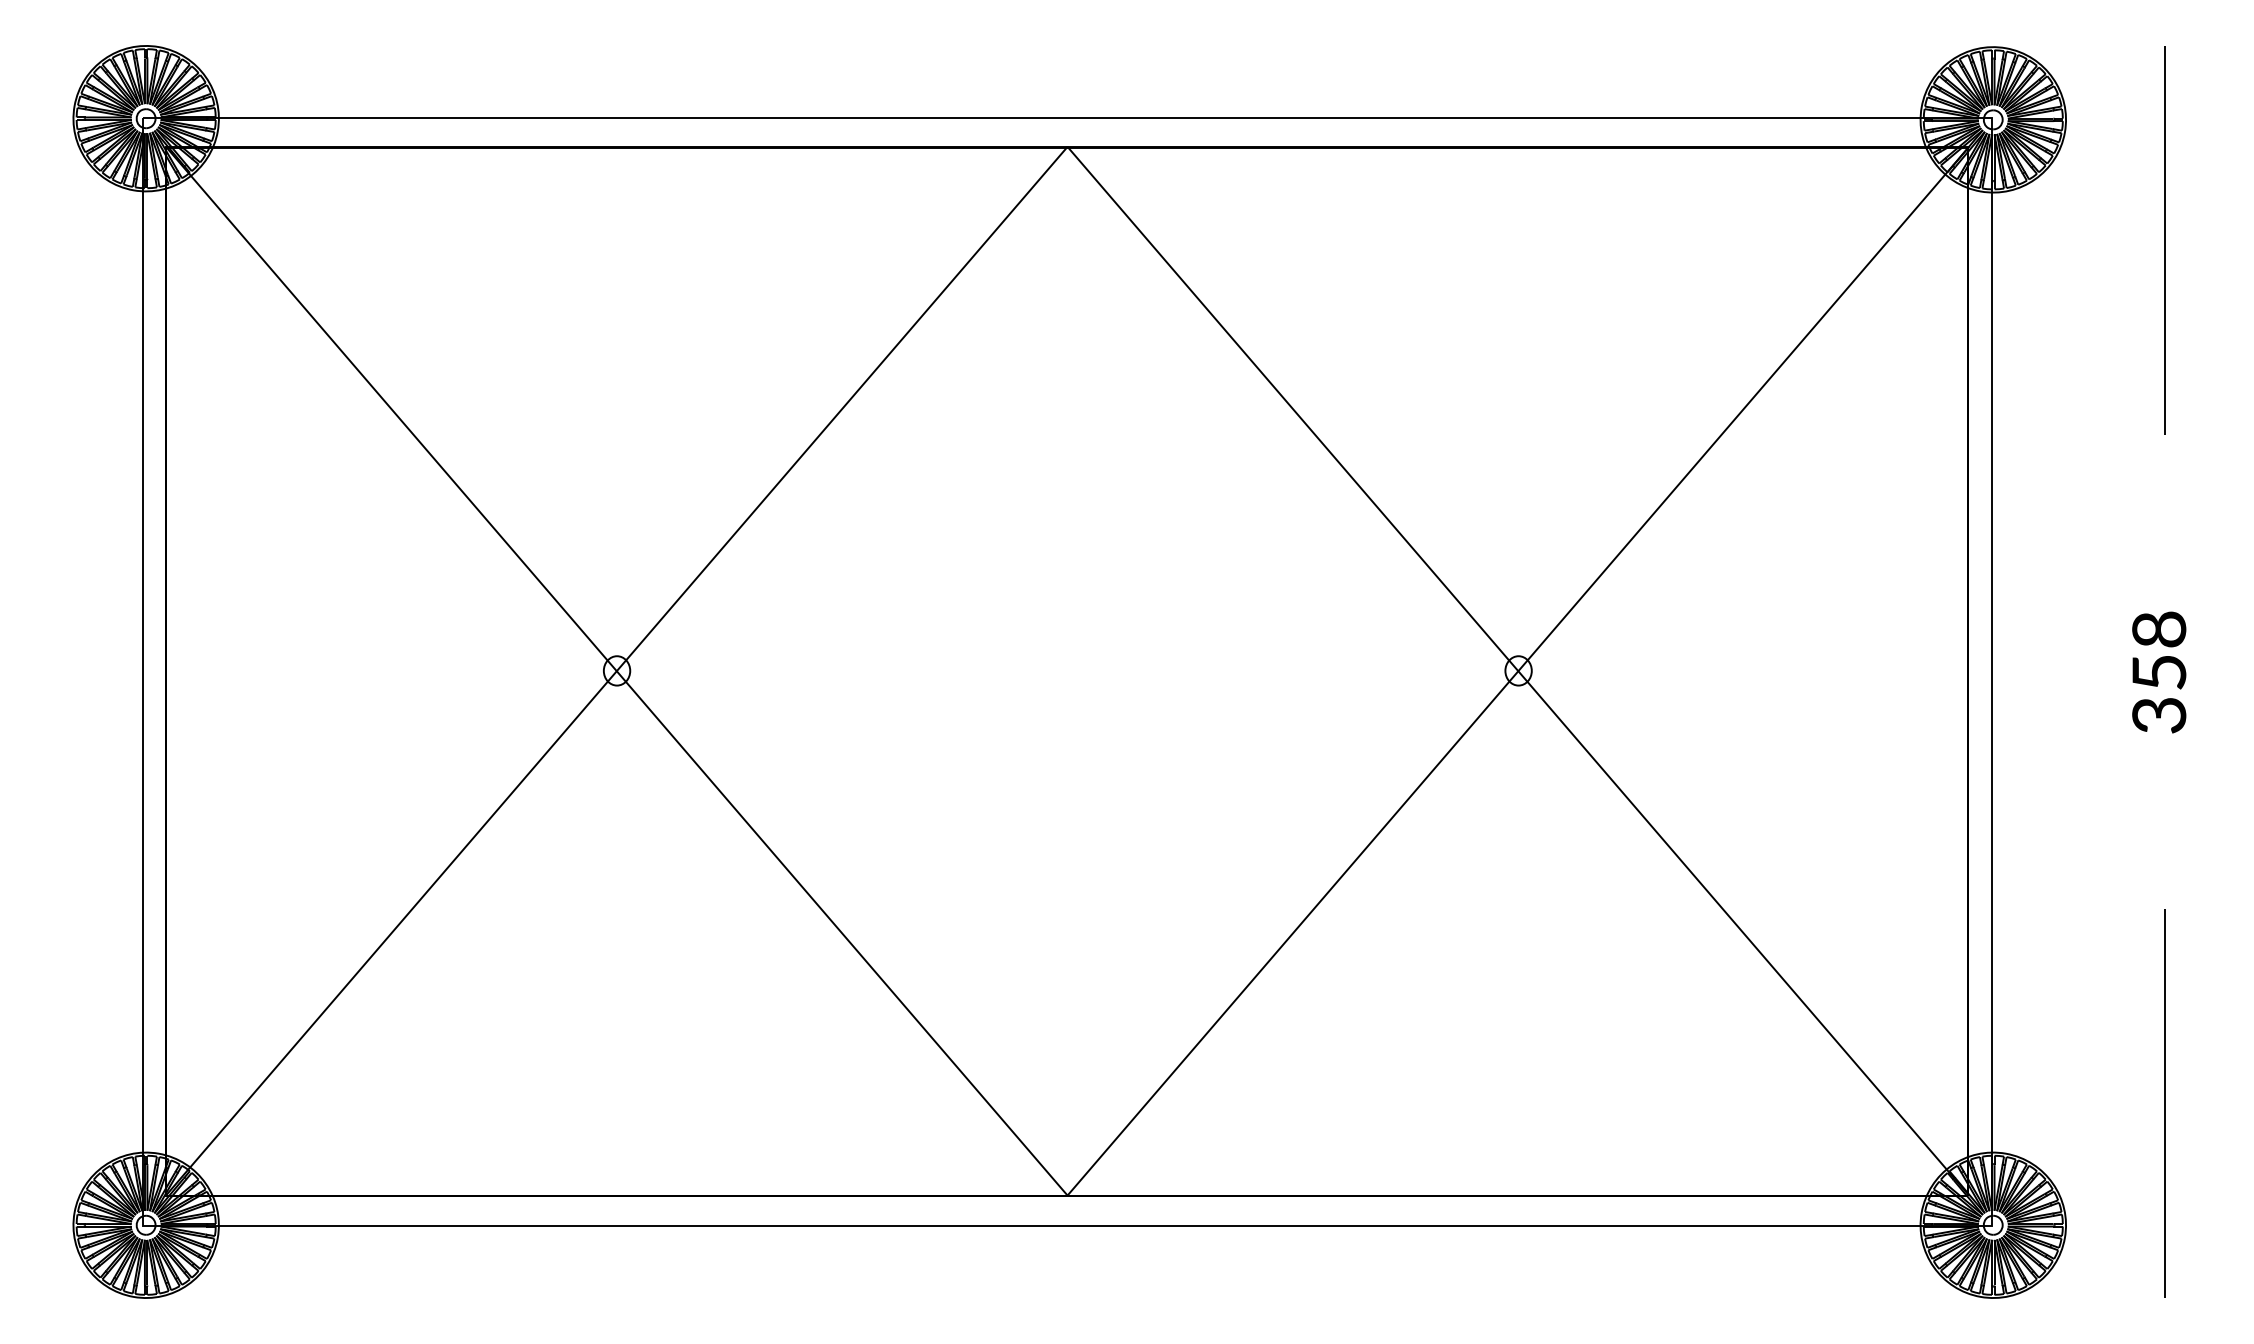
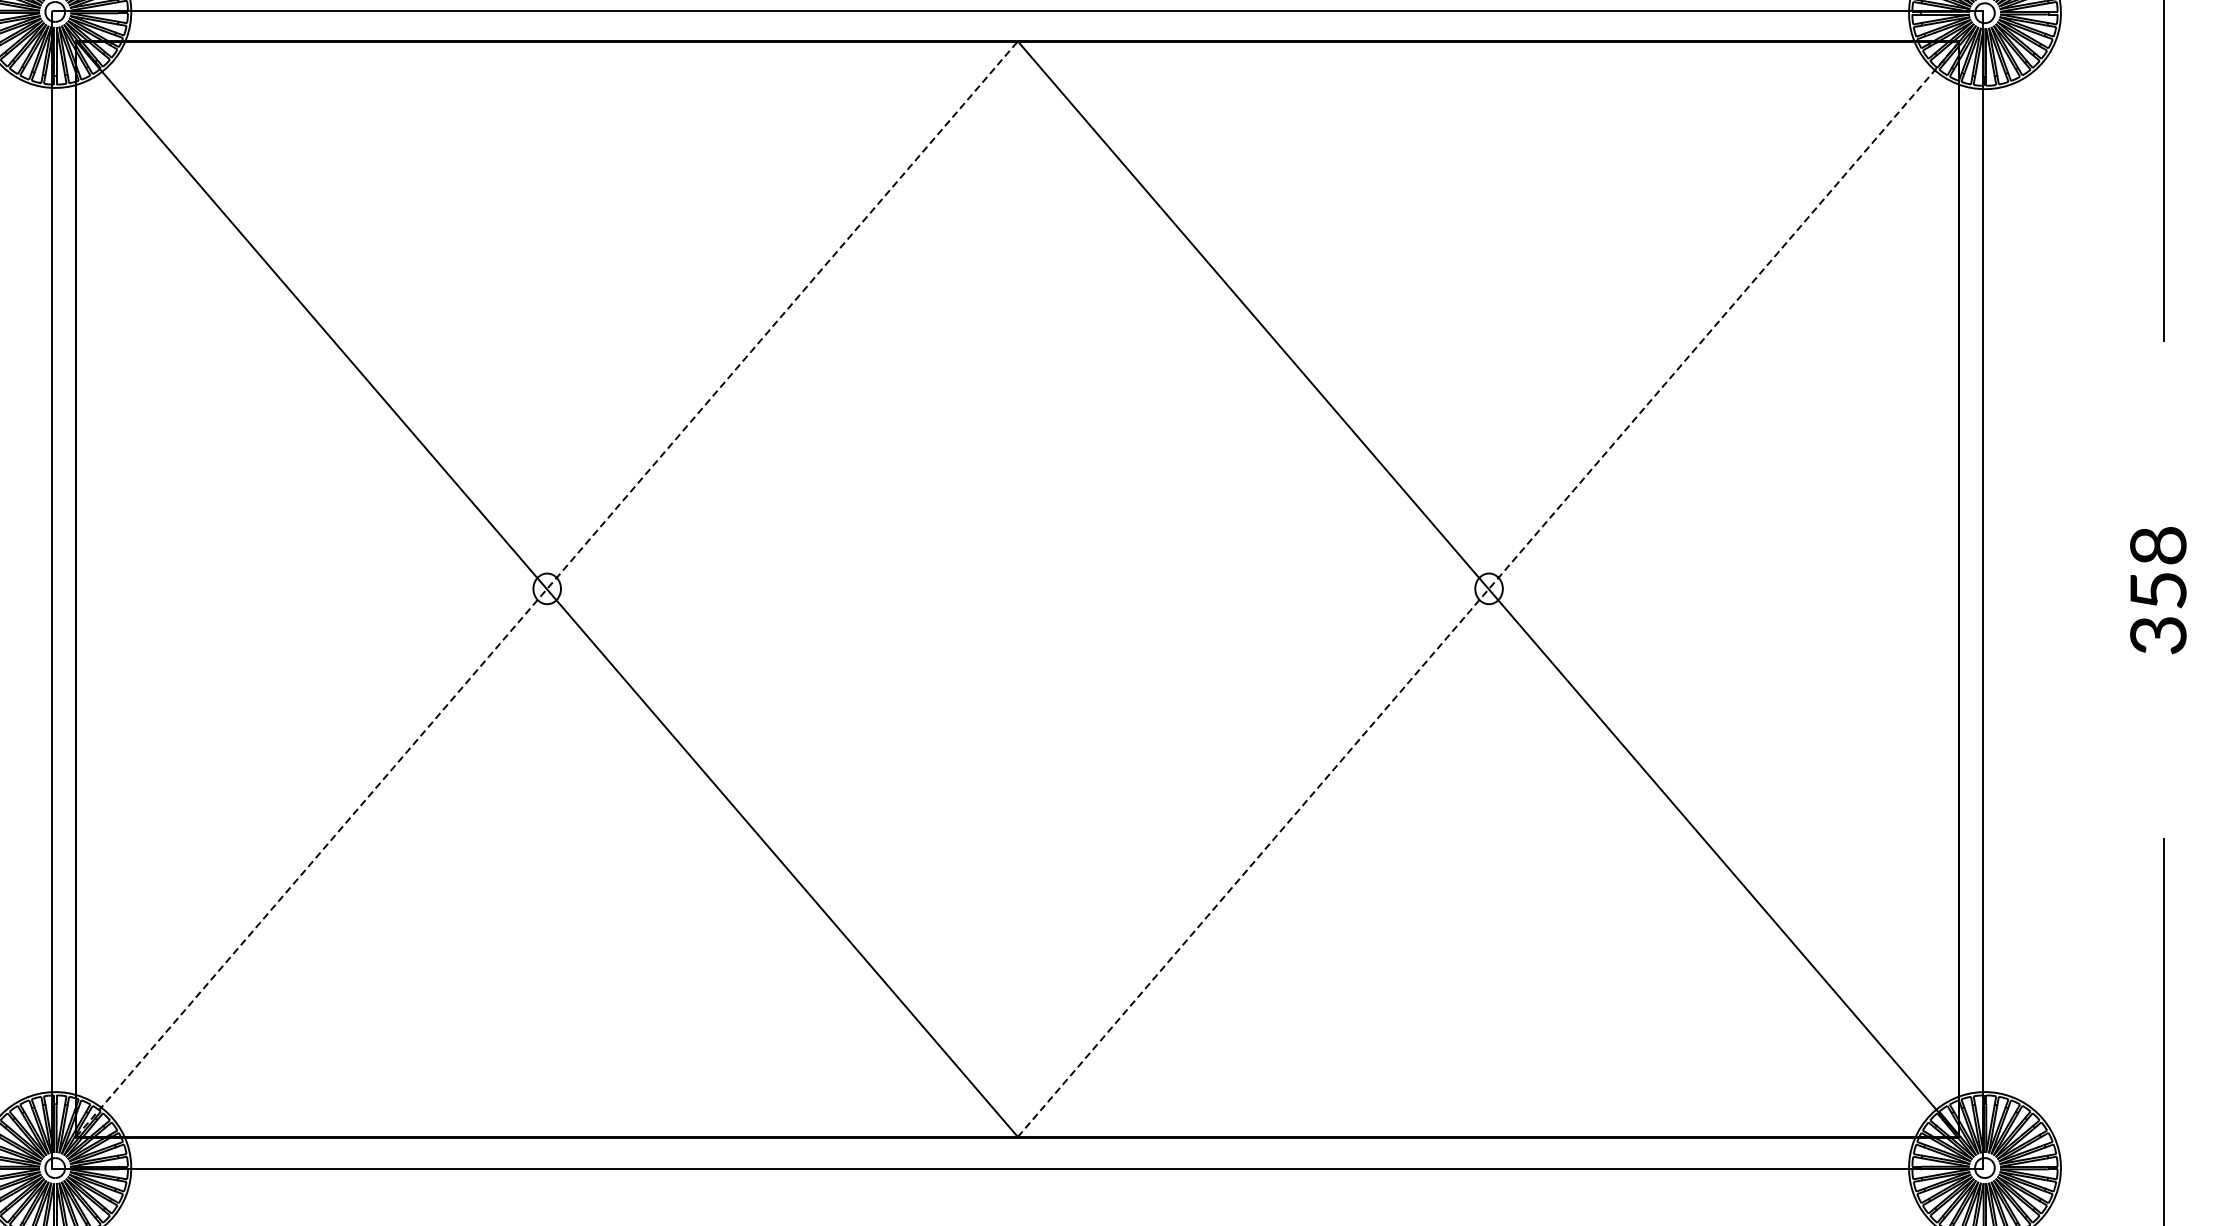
line: (617, 670) -> (547, 588), solid -> dashed
line: (1518, 670) -> (1488, 588), solid -> dashed

